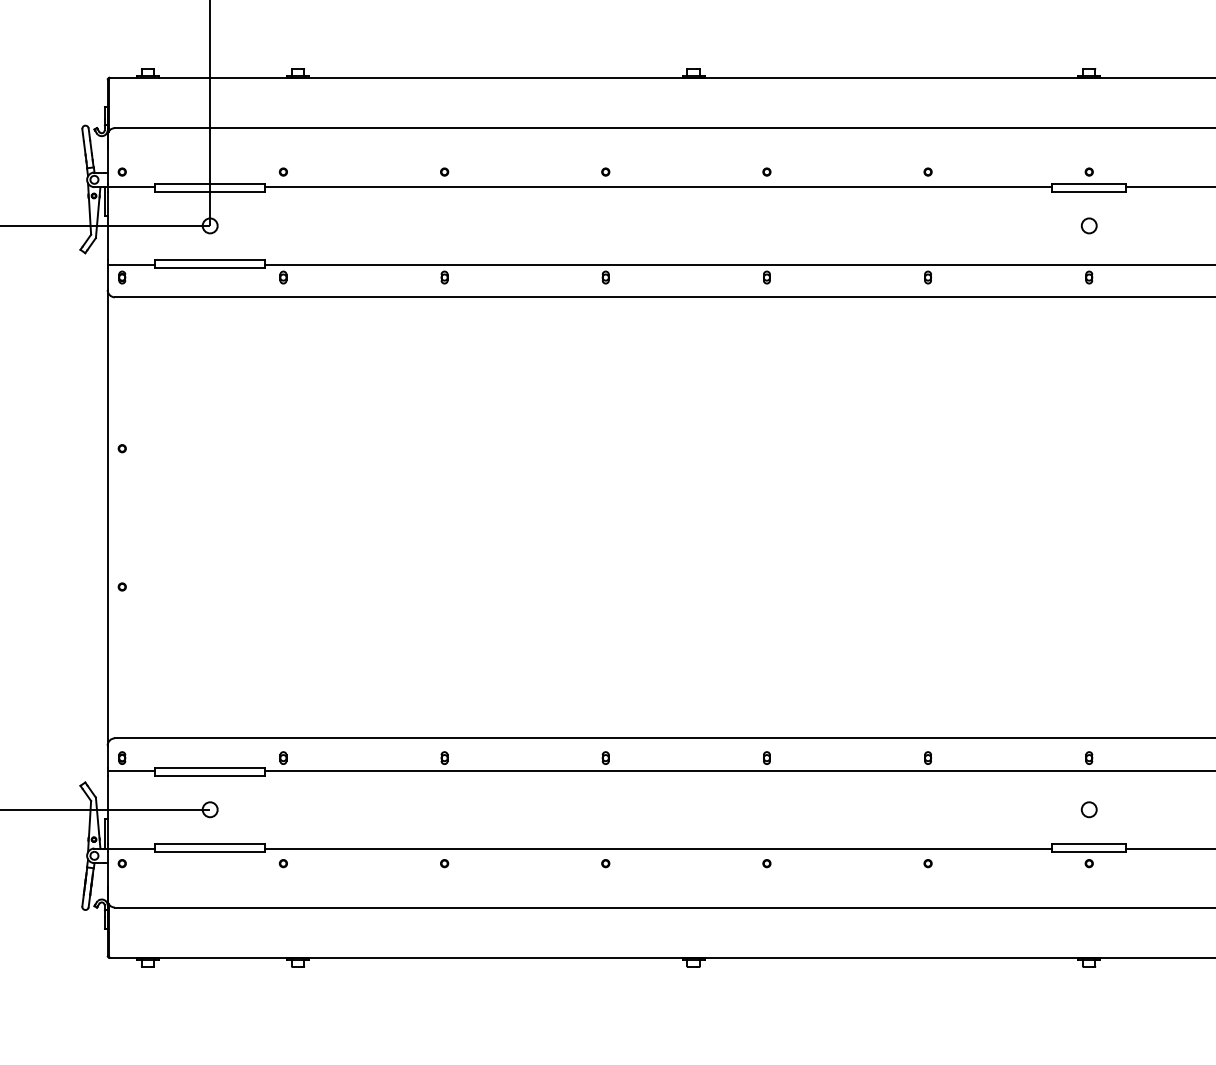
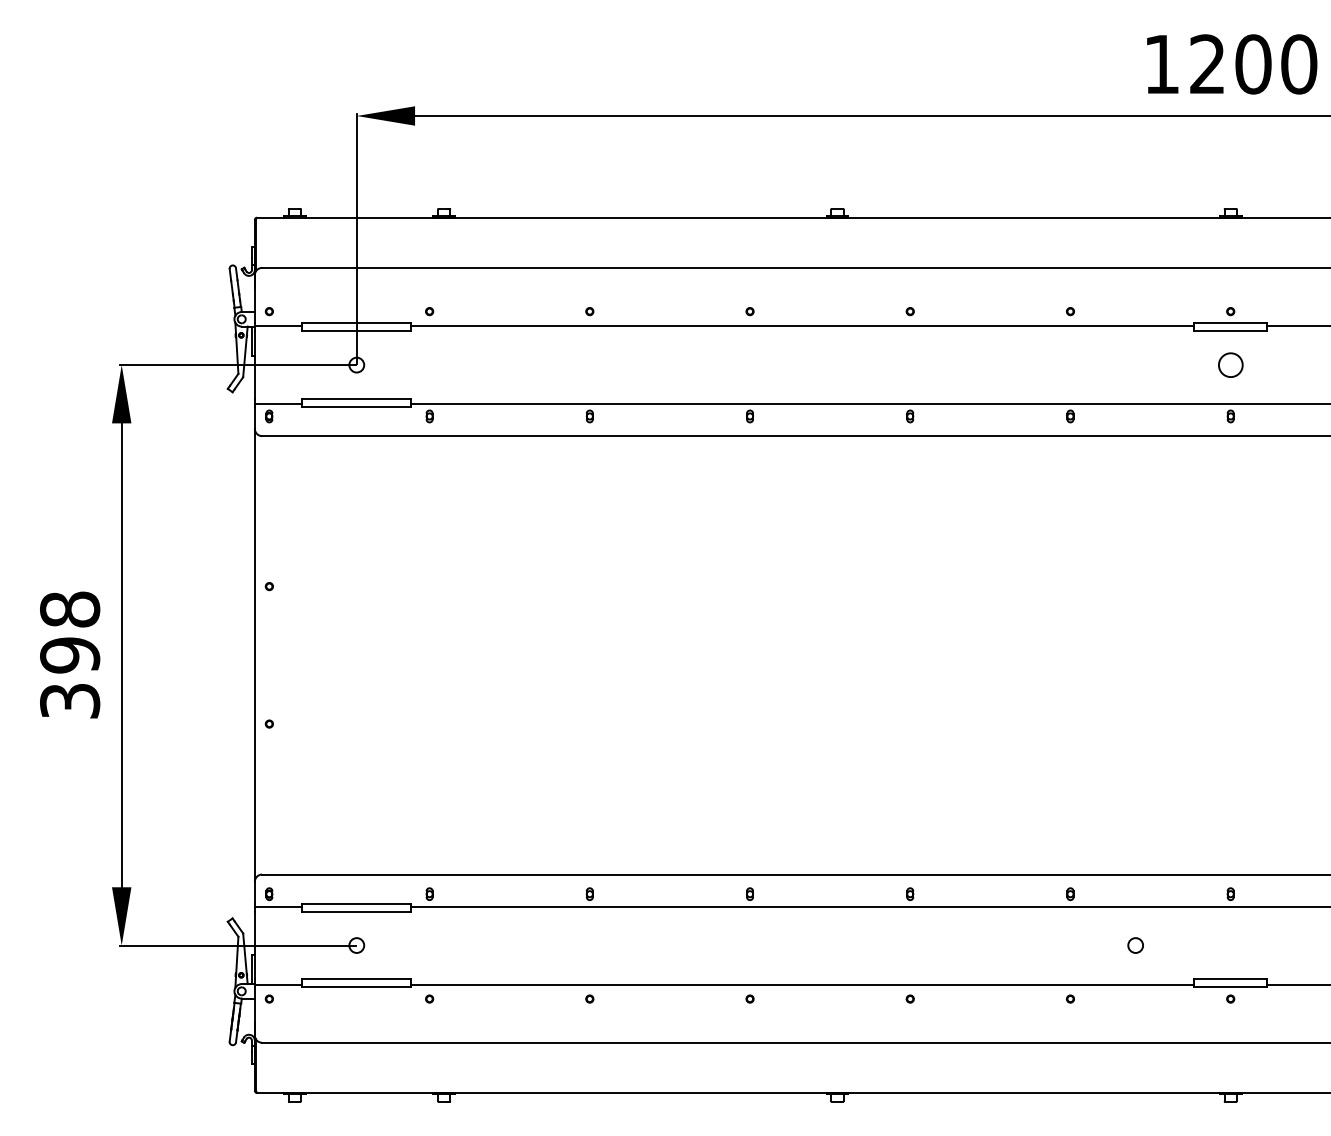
circle: (1089, 225) -> (1230, 364), size x1.6
circle: (1089, 809) -> (1135, 945), moved

